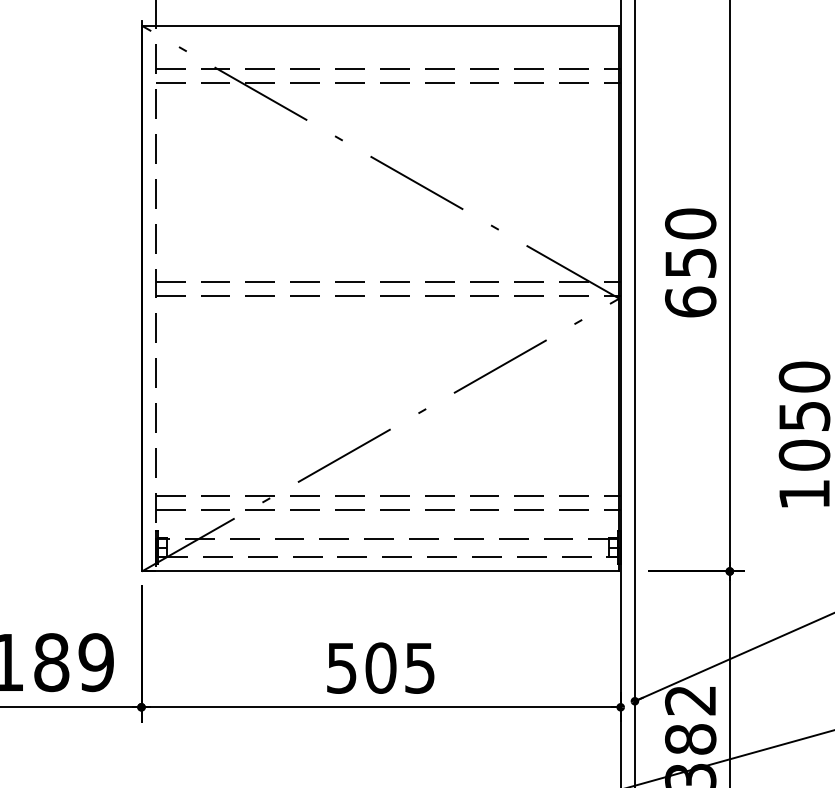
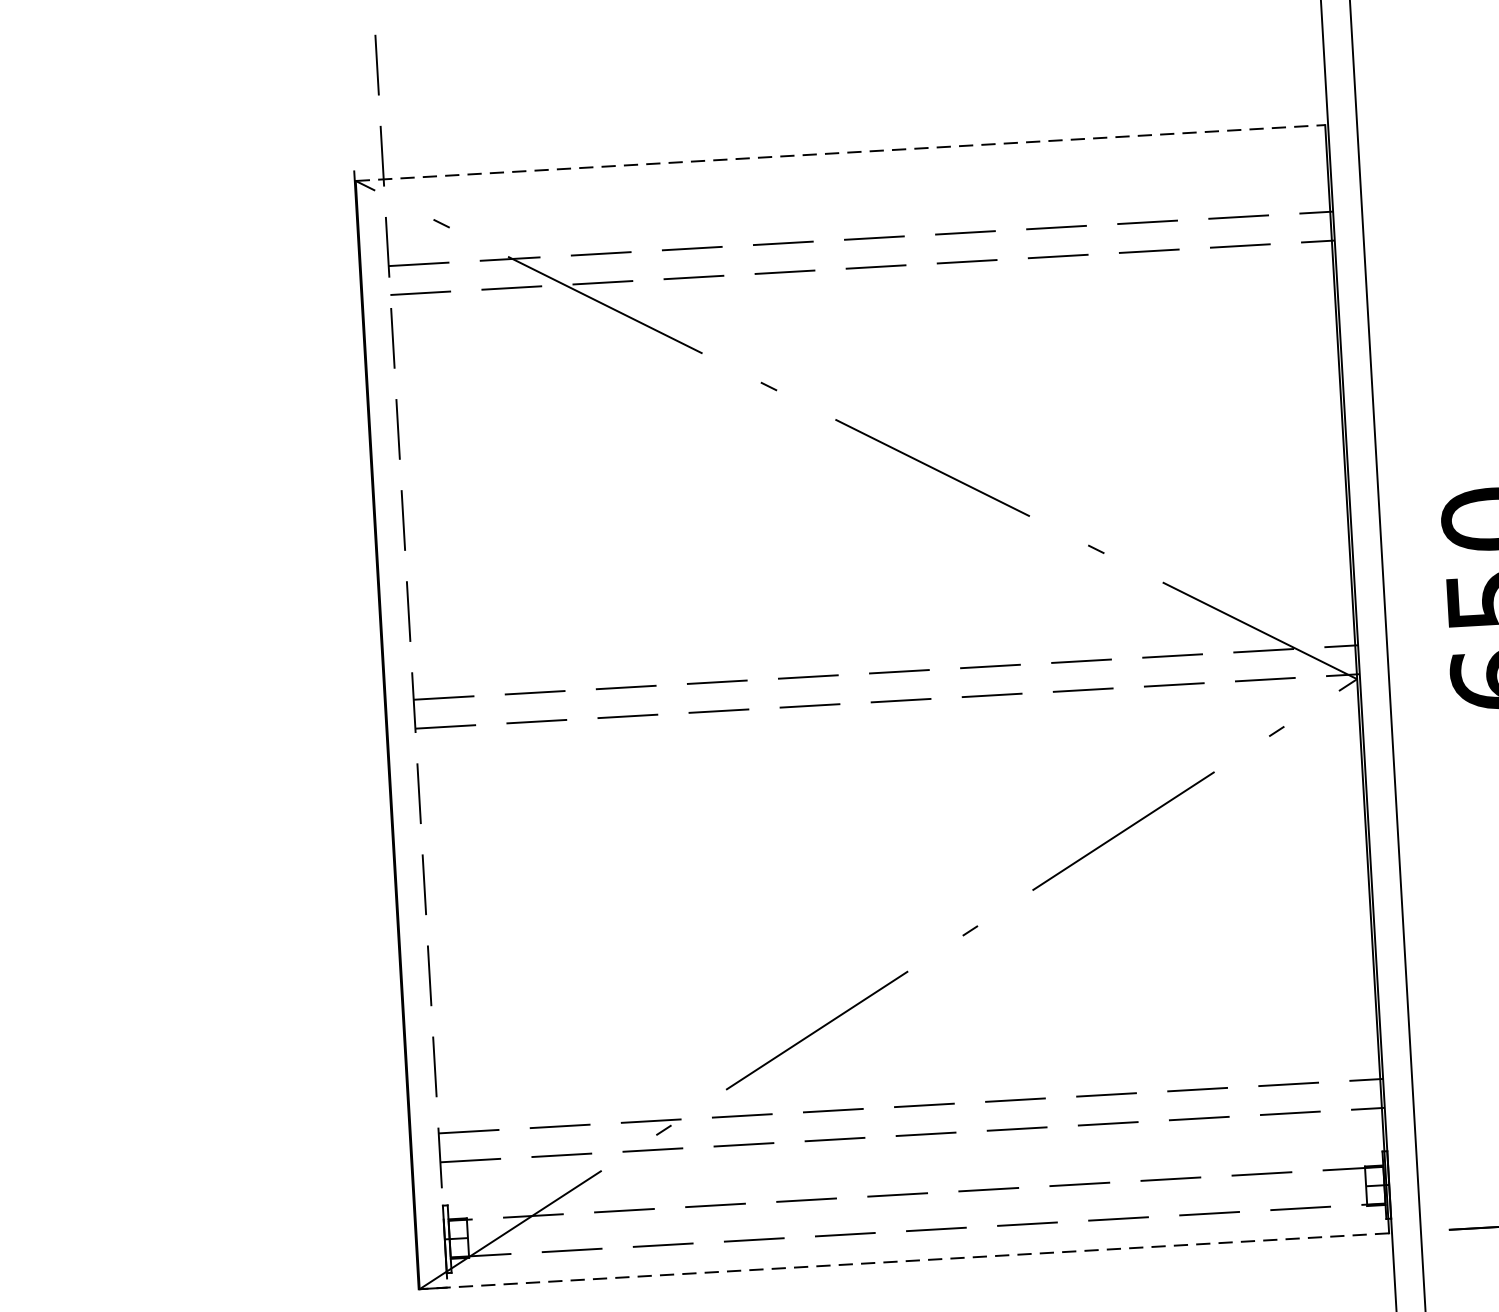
line: (380, 25) -> (840, 152), solid -> dashed
line: (380, 571) -> (904, 1261), solid -> dashed

